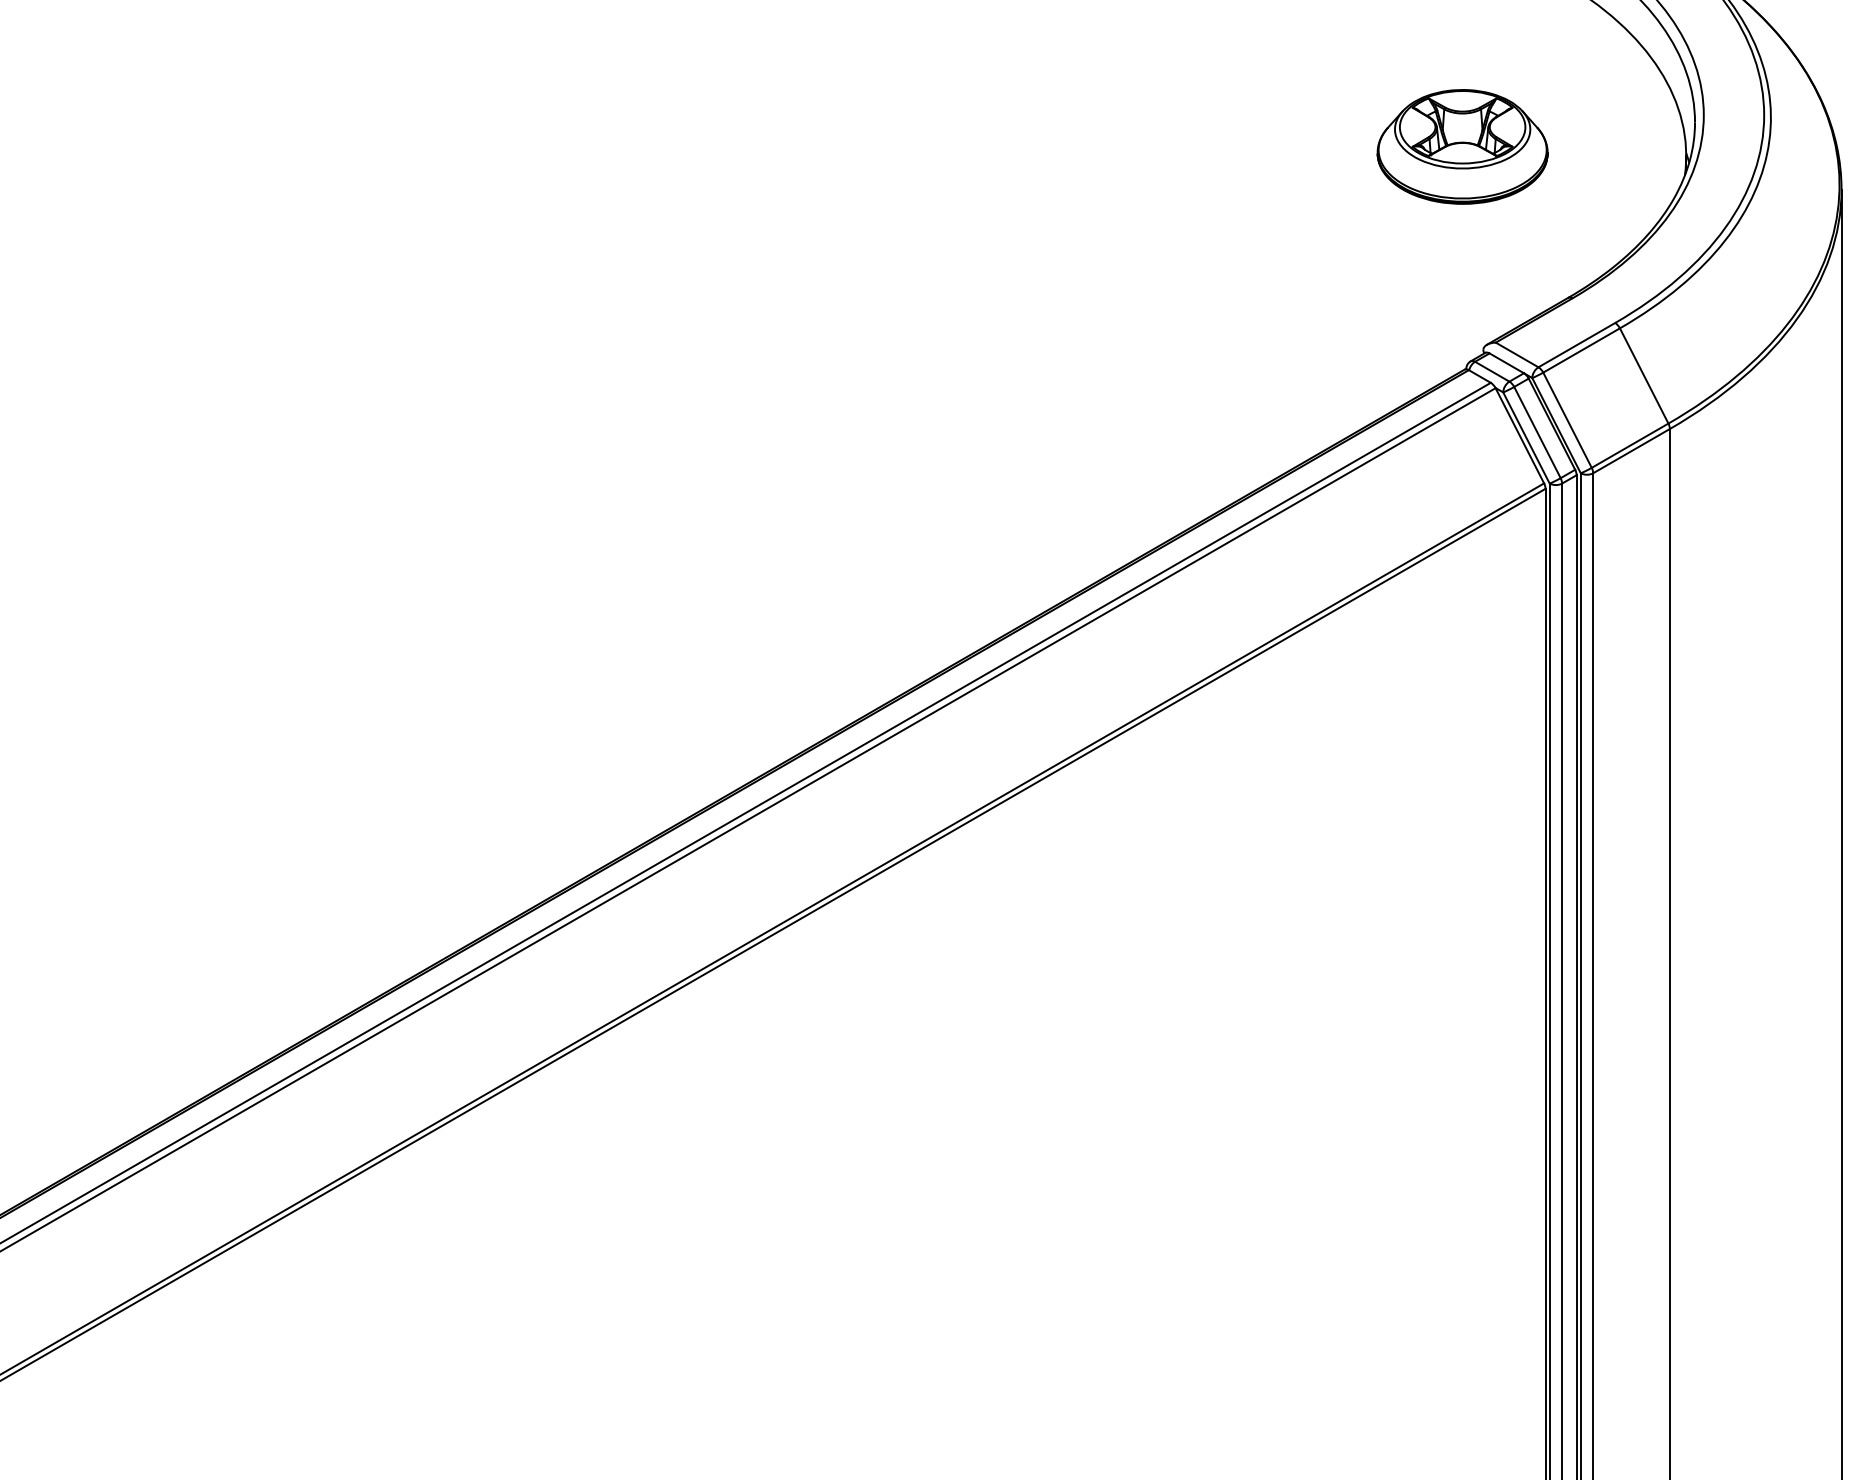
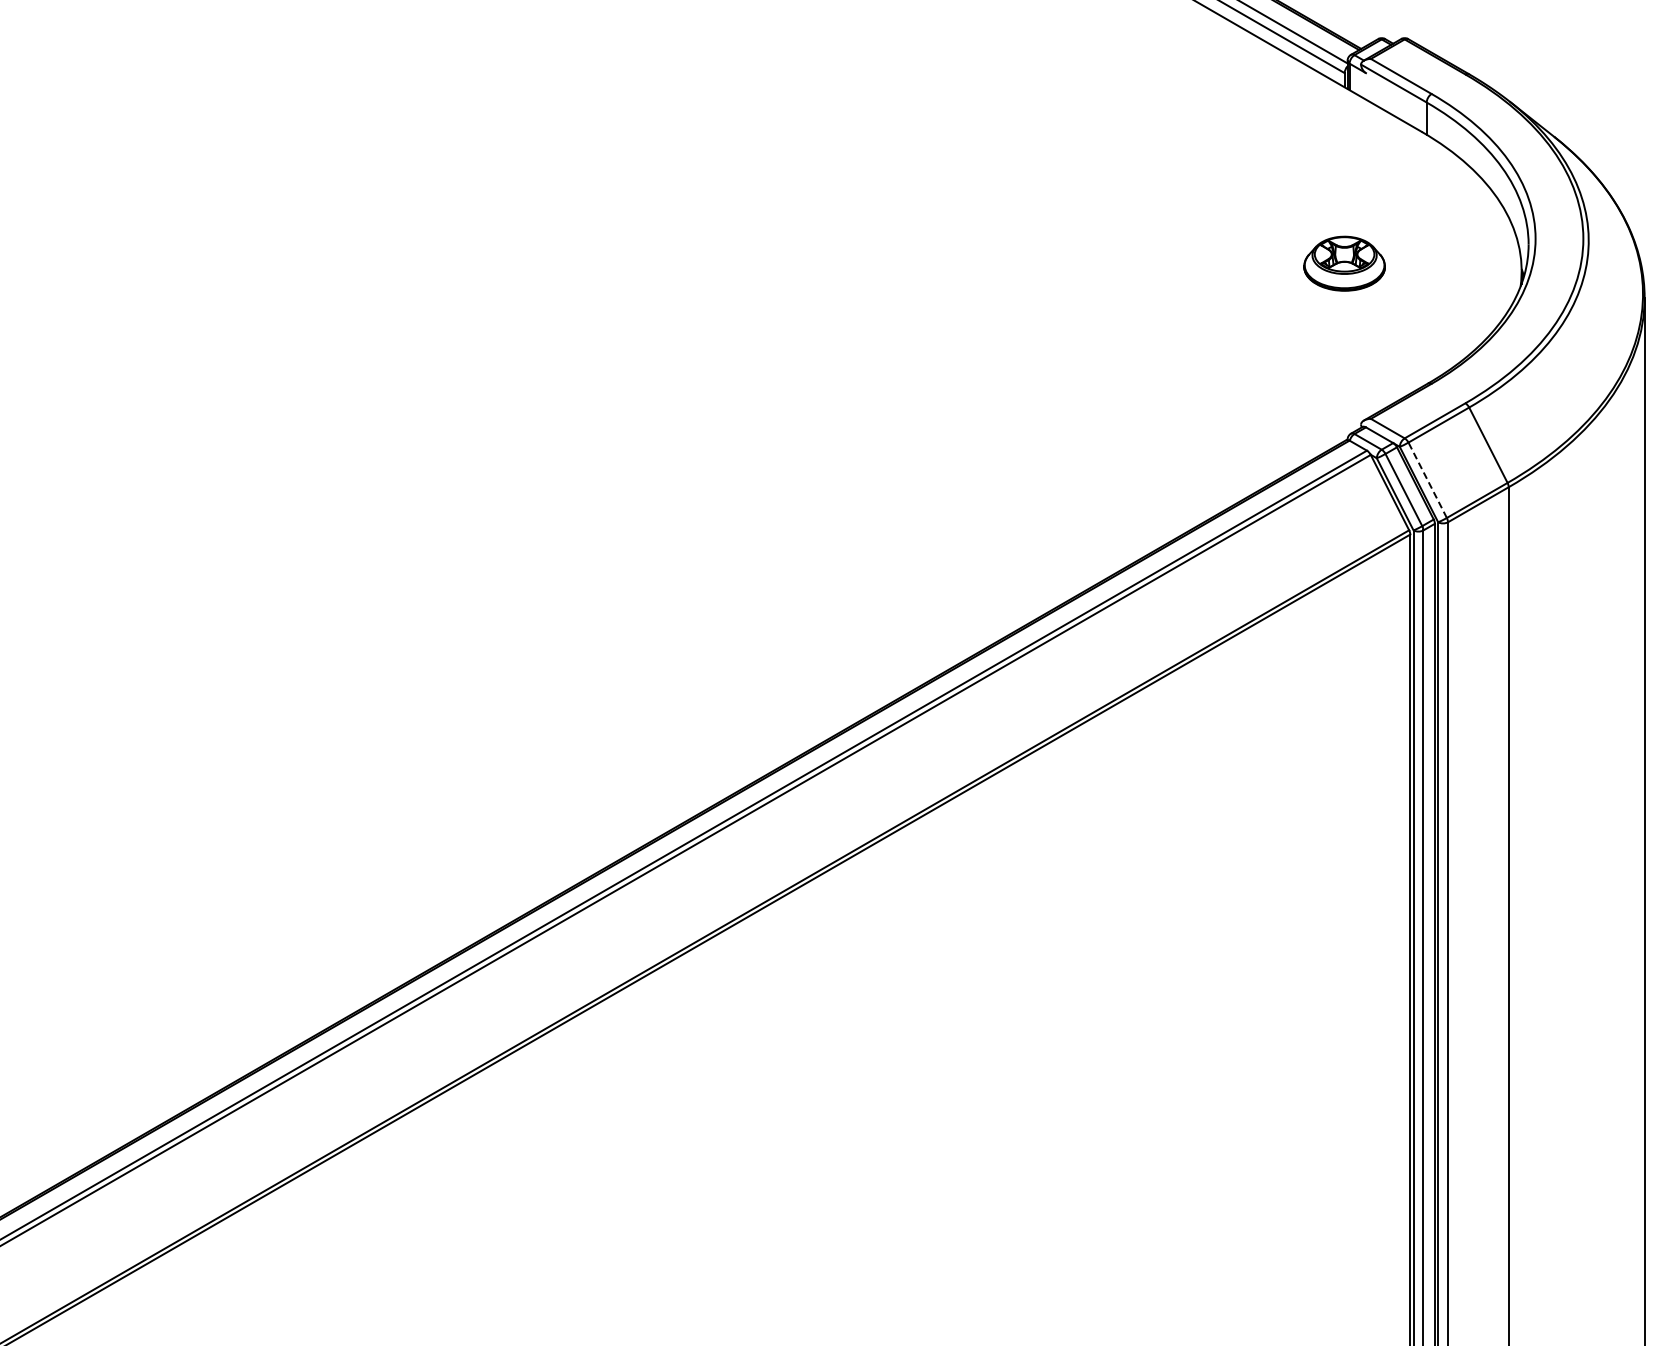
part: (1462, 146) -> (1344, 263), size x0.6
line: (1567, 419) -> (1427, 479), solid -> dashed

